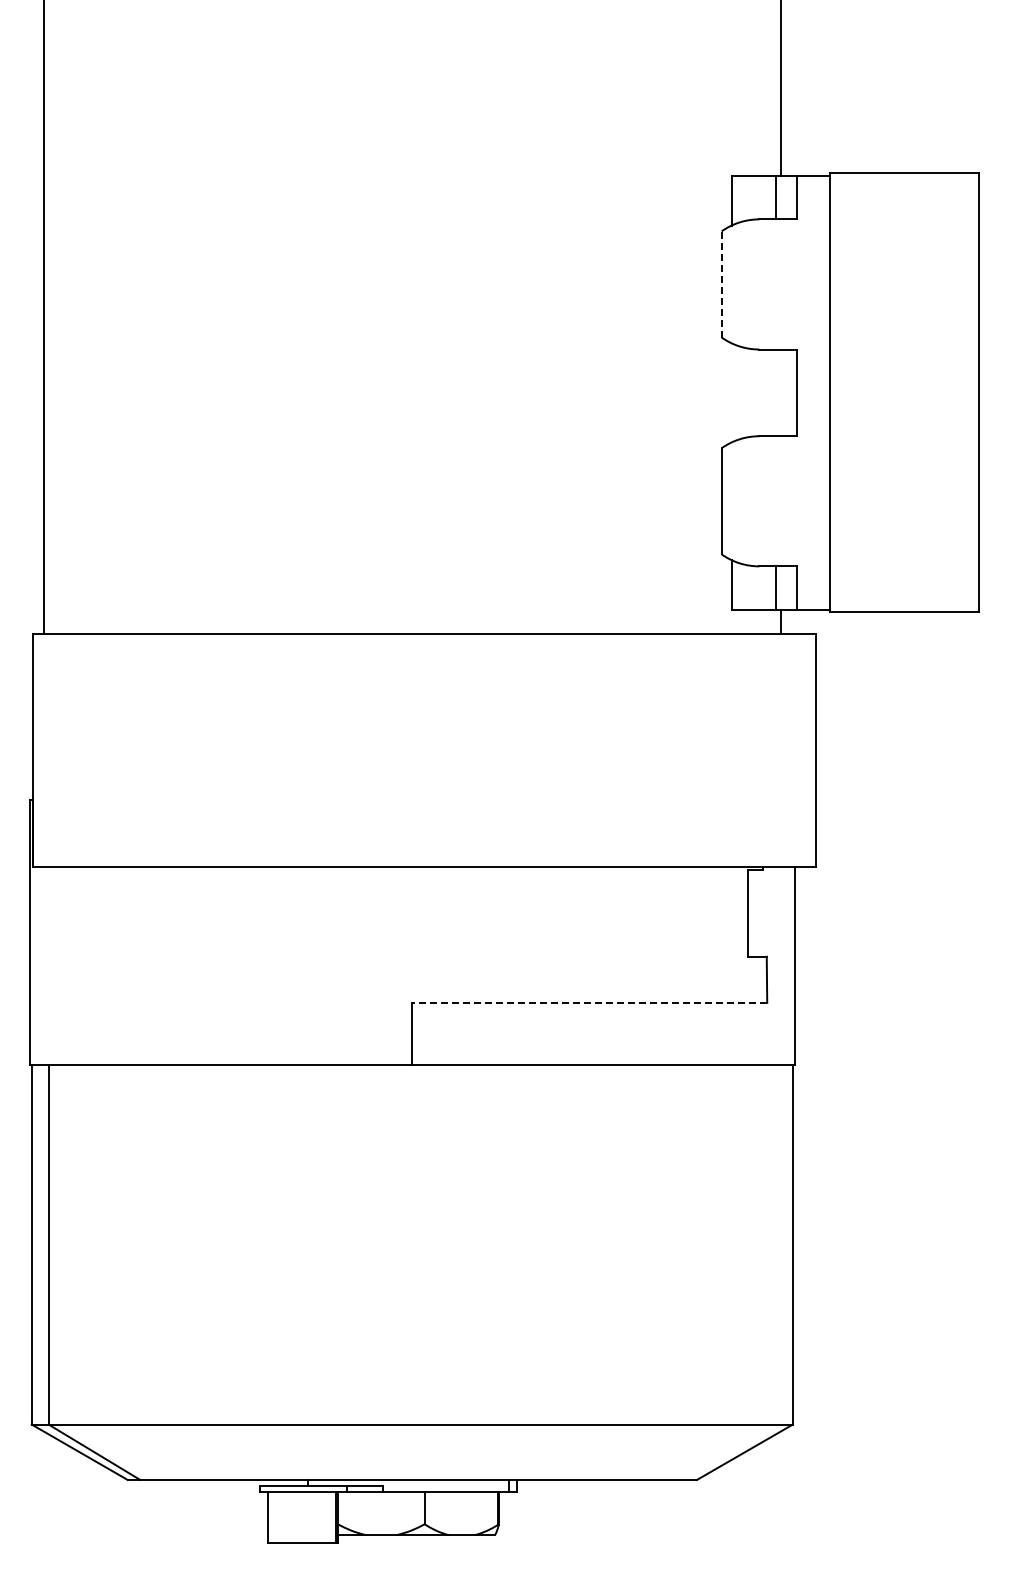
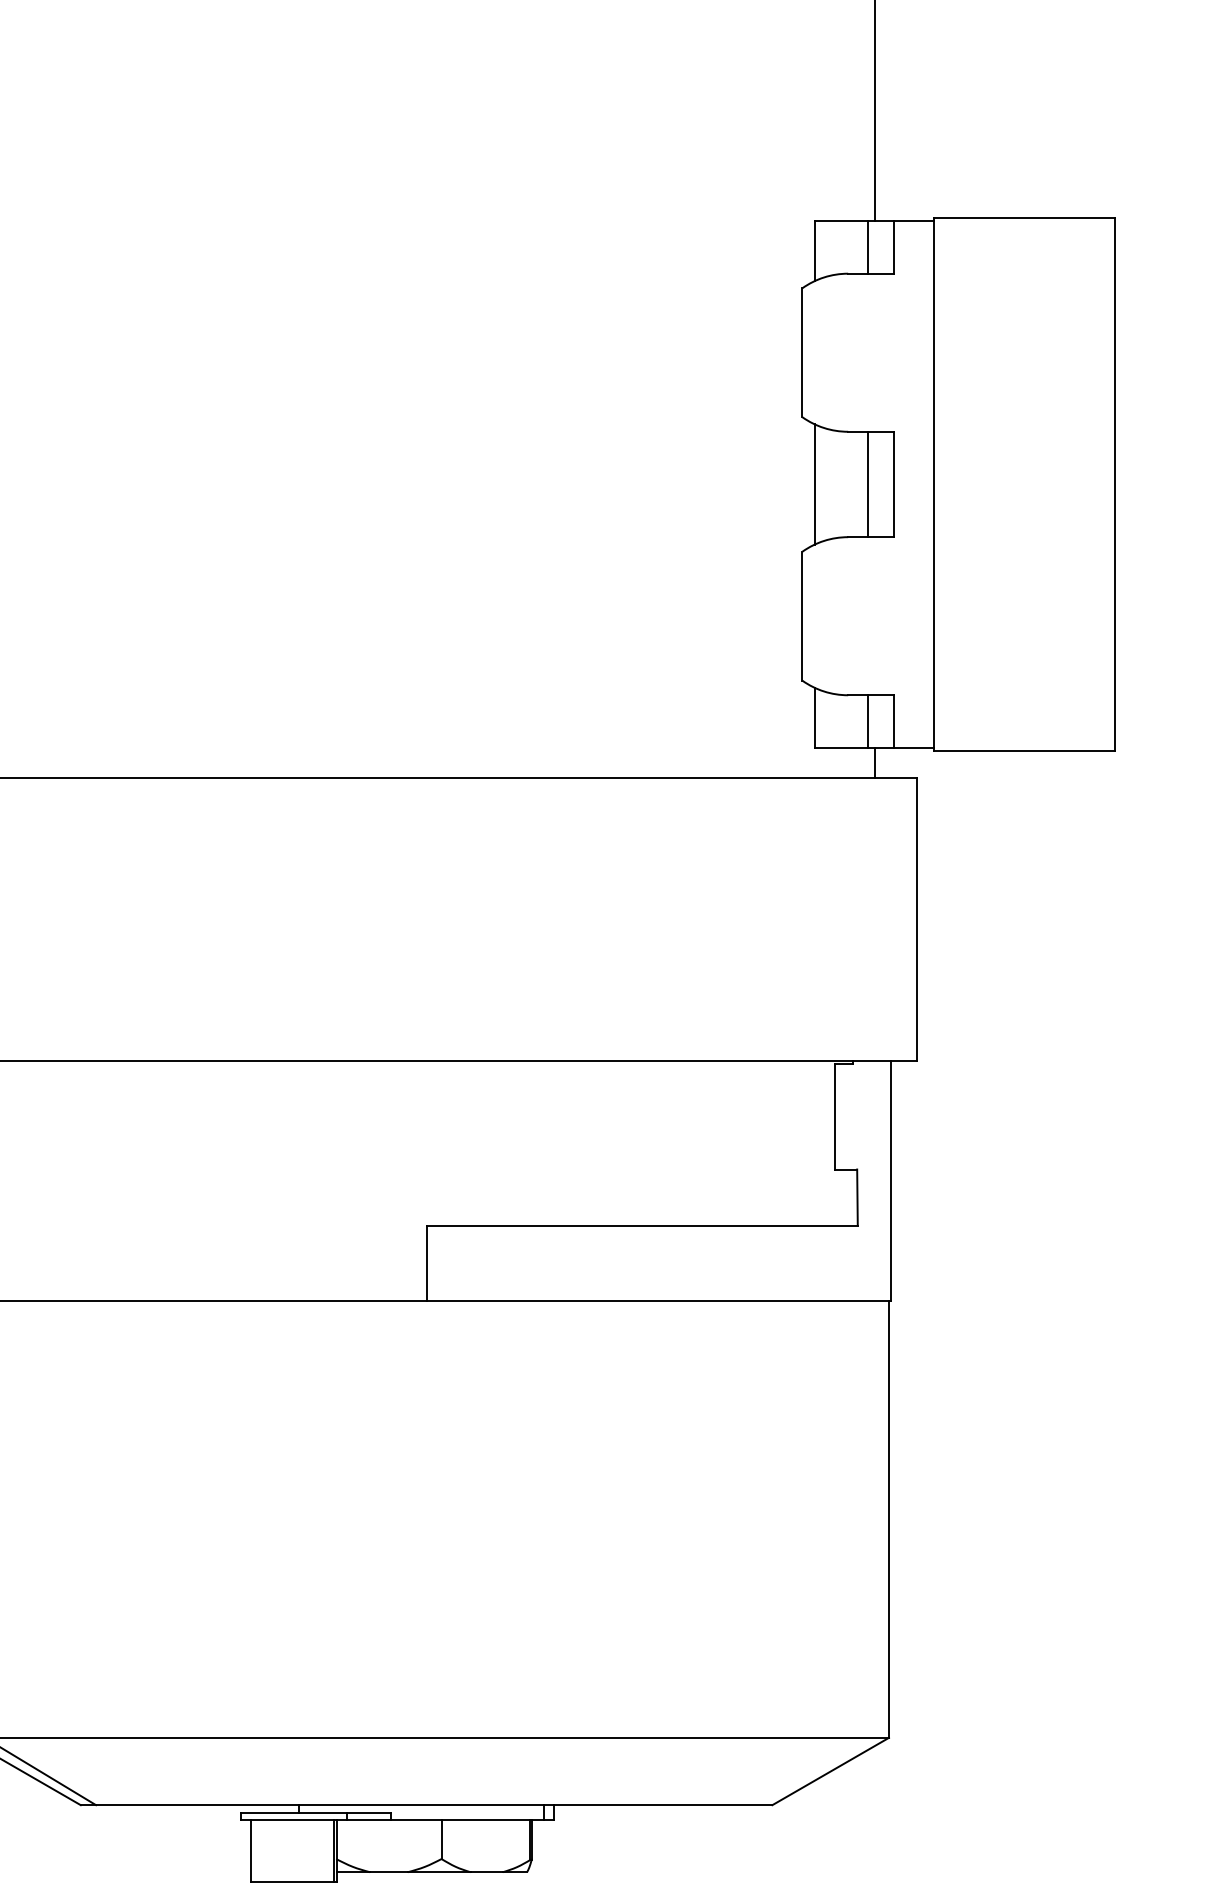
line: (721, 283) -> (802, 351), dashed -> solid
line: (731, 392) -> (814, 484), added
line: (775, 392) -> (867, 484), added
line: (589, 1002) -> (641, 1225), dashed -> solid

